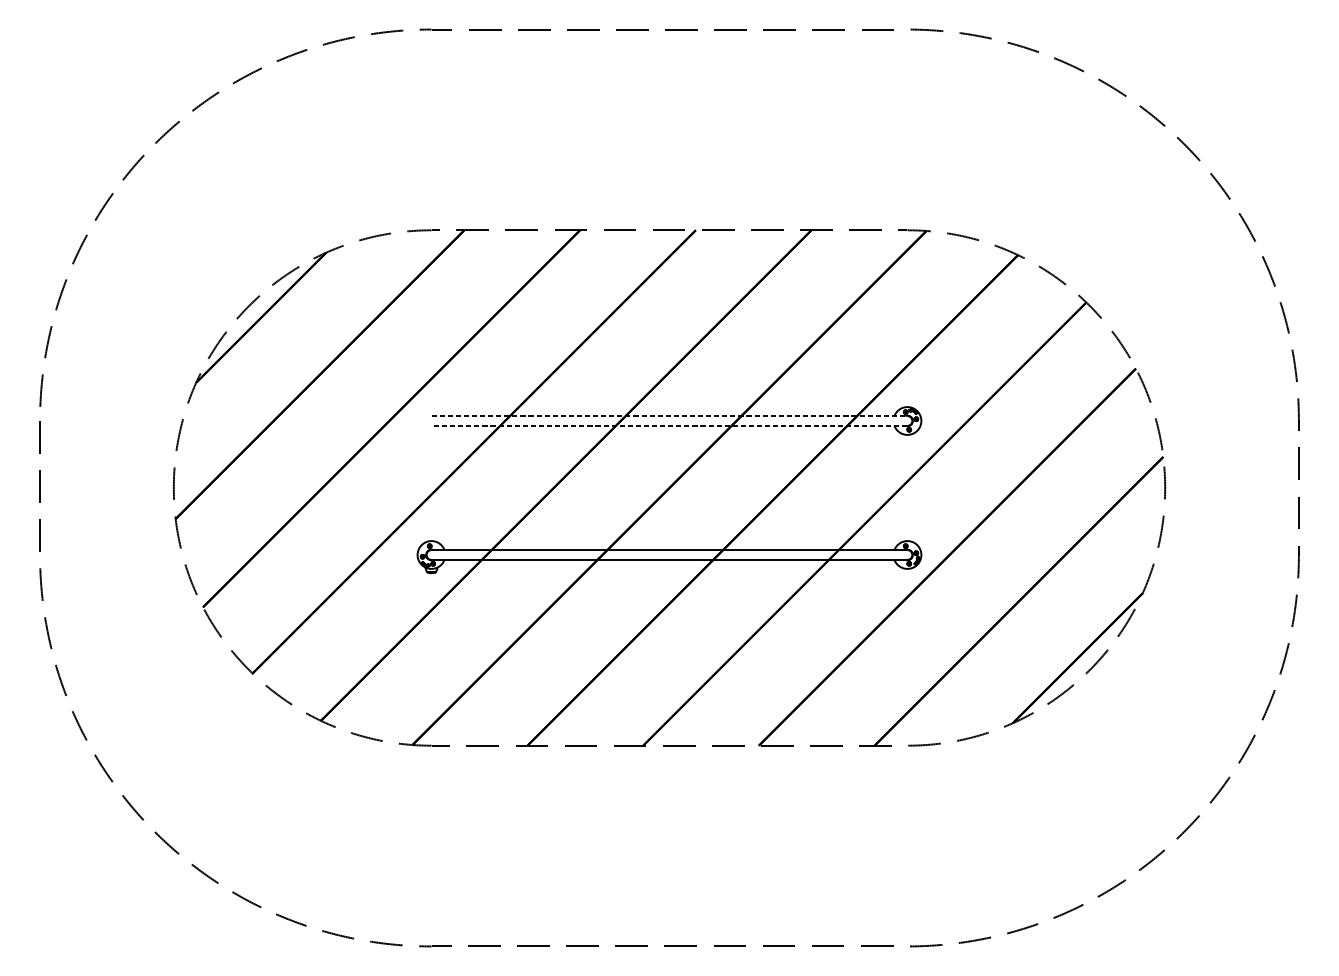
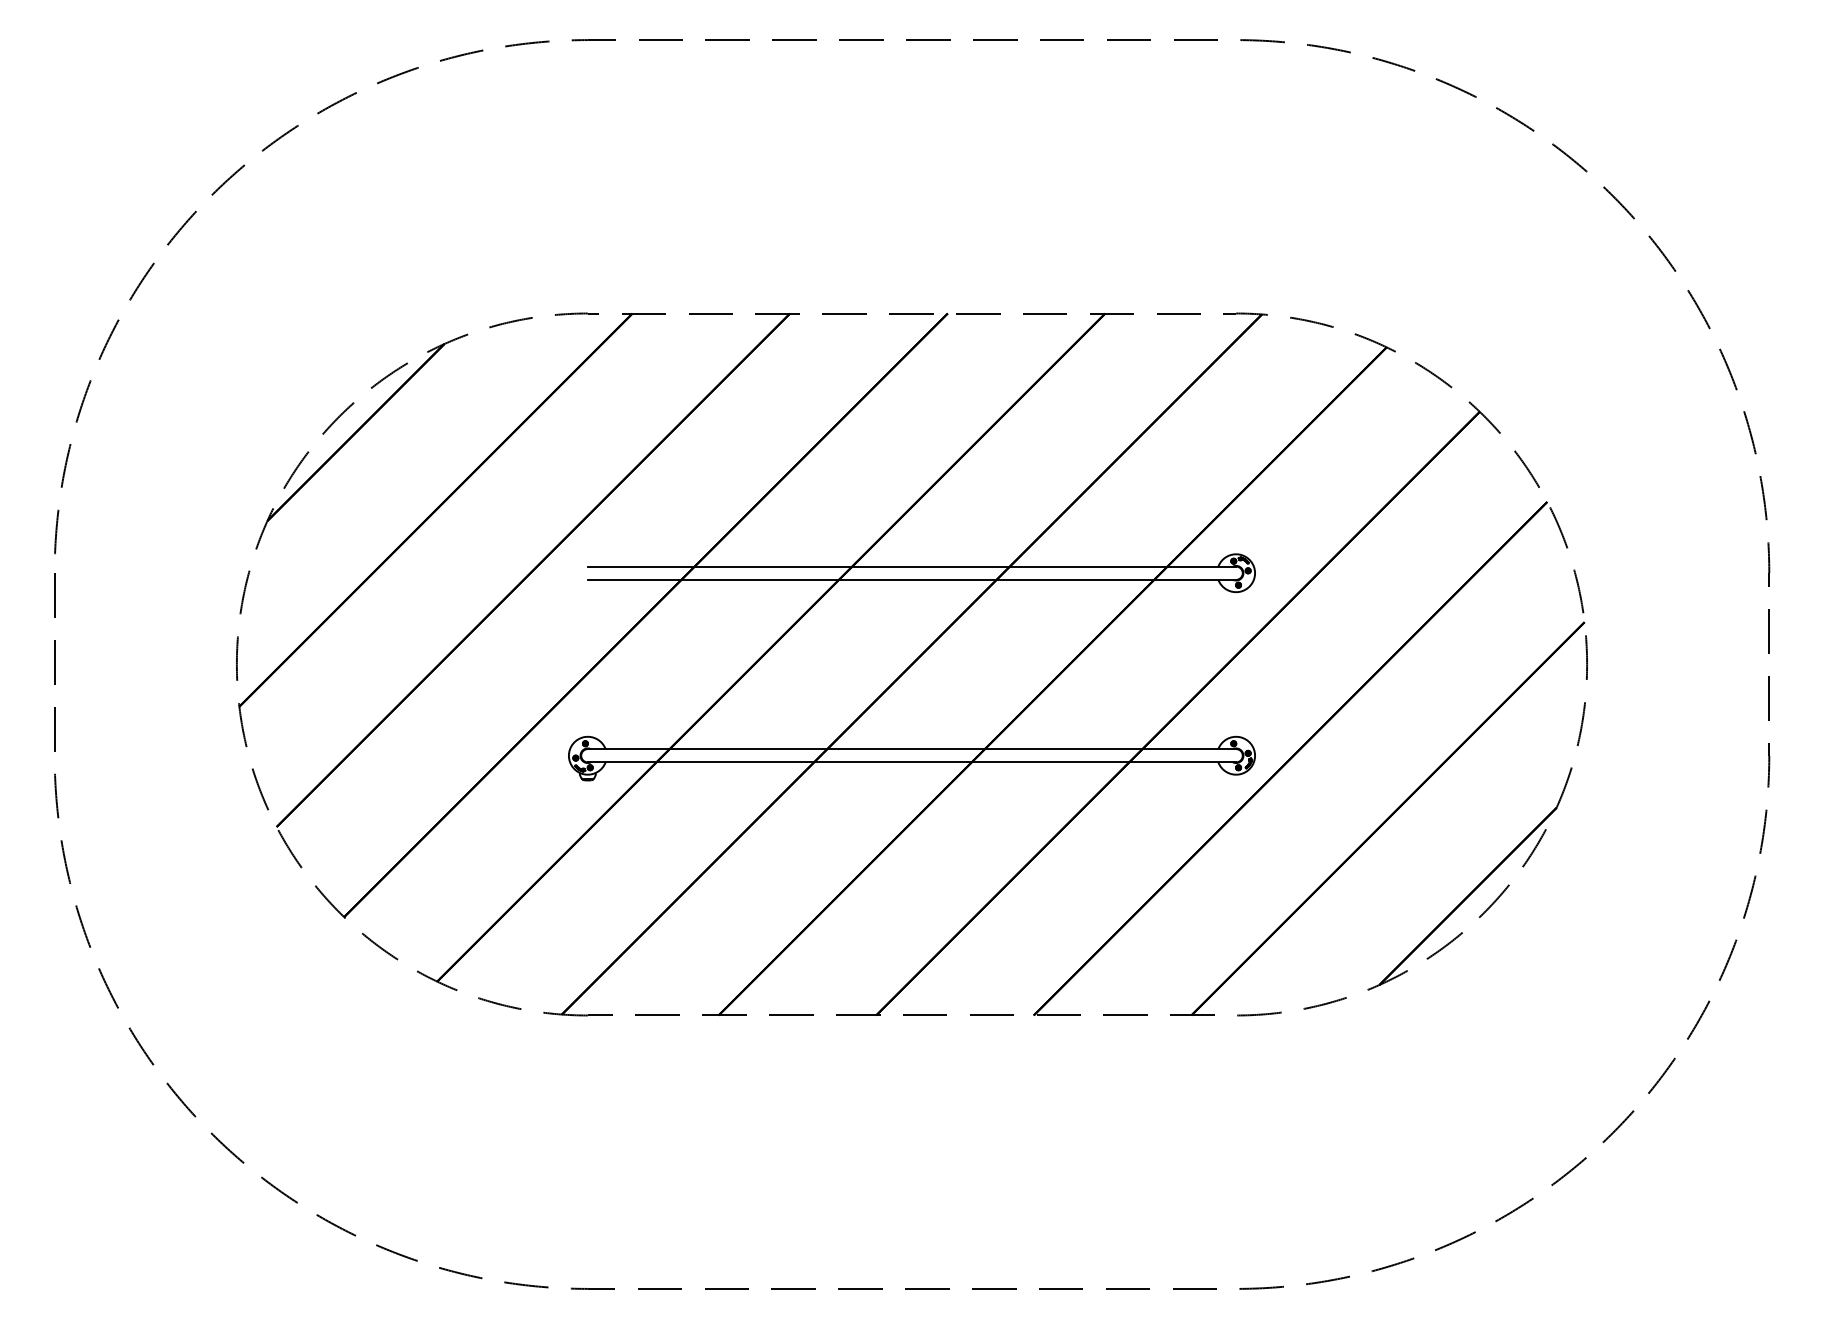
line: (669, 416) -> (912, 566), dashed -> solid
line: (669, 425) -> (911, 579), dashed -> solid

